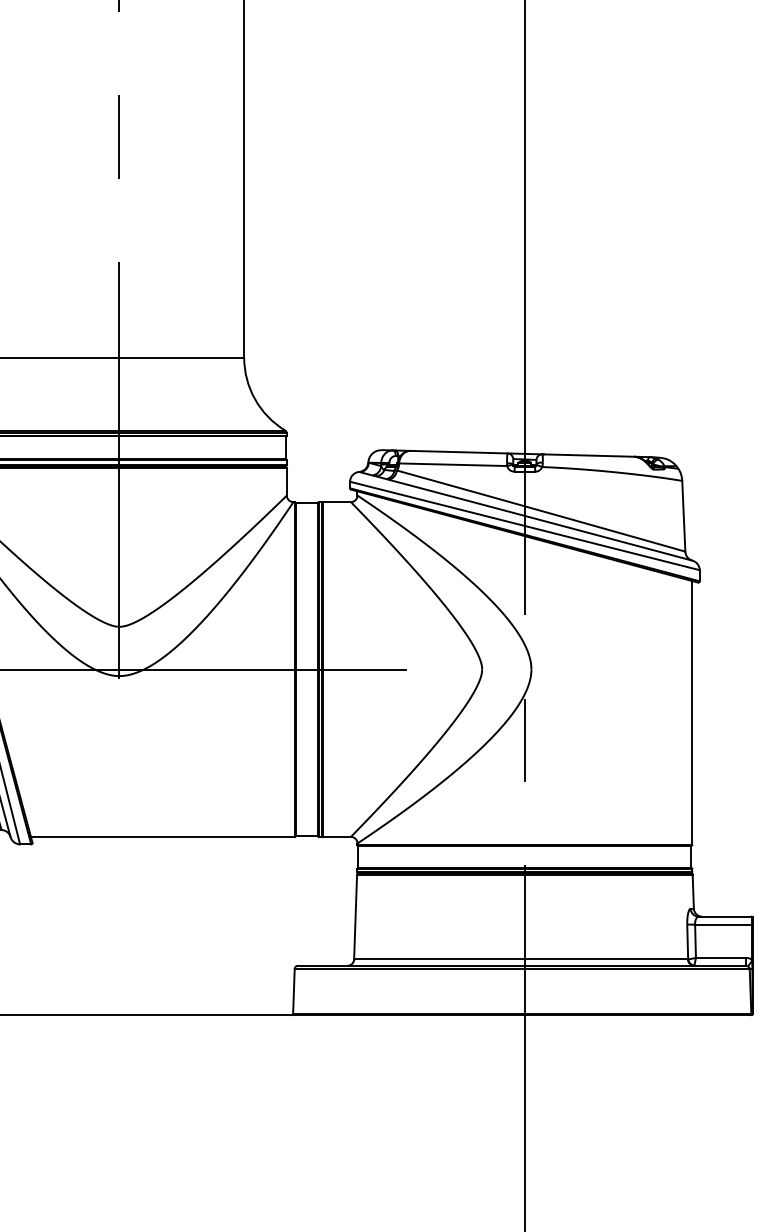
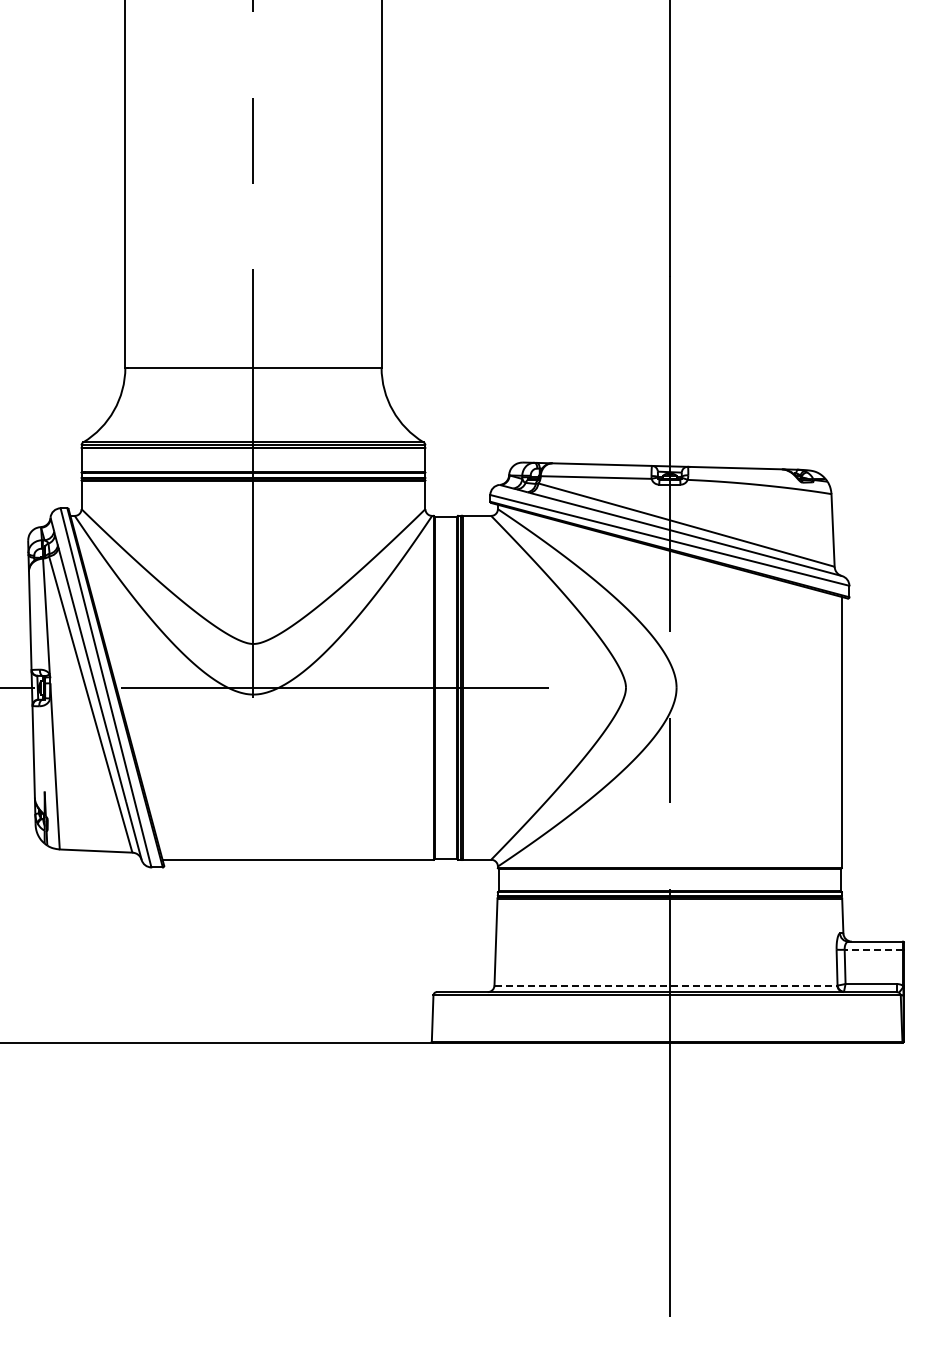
line: (723, 924) -> (873, 949), solid -> dashed
line: (521, 959) -> (666, 985), solid -> dashed

